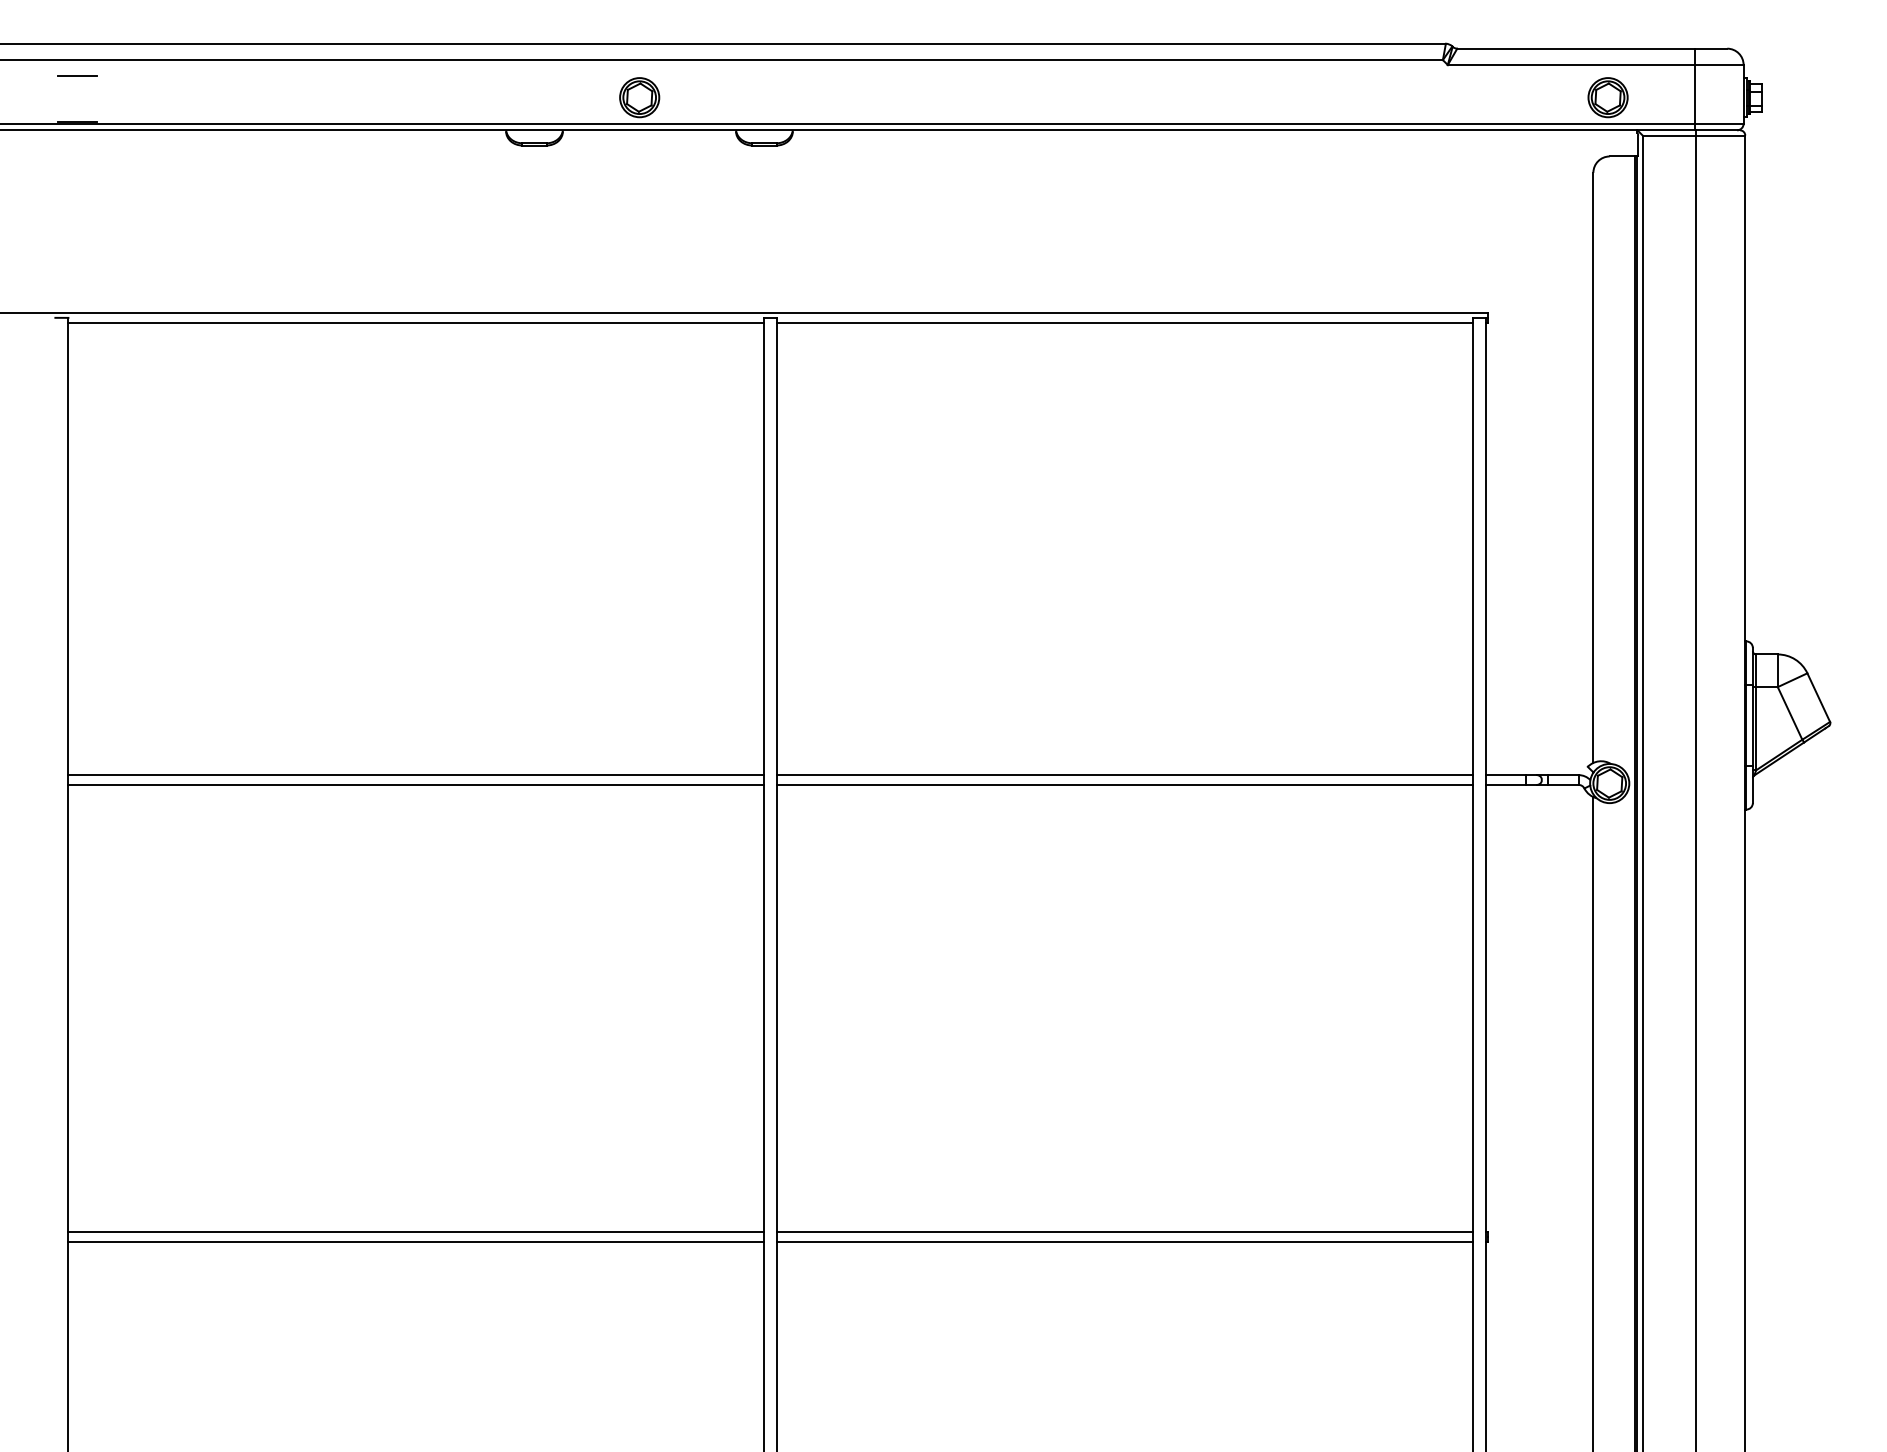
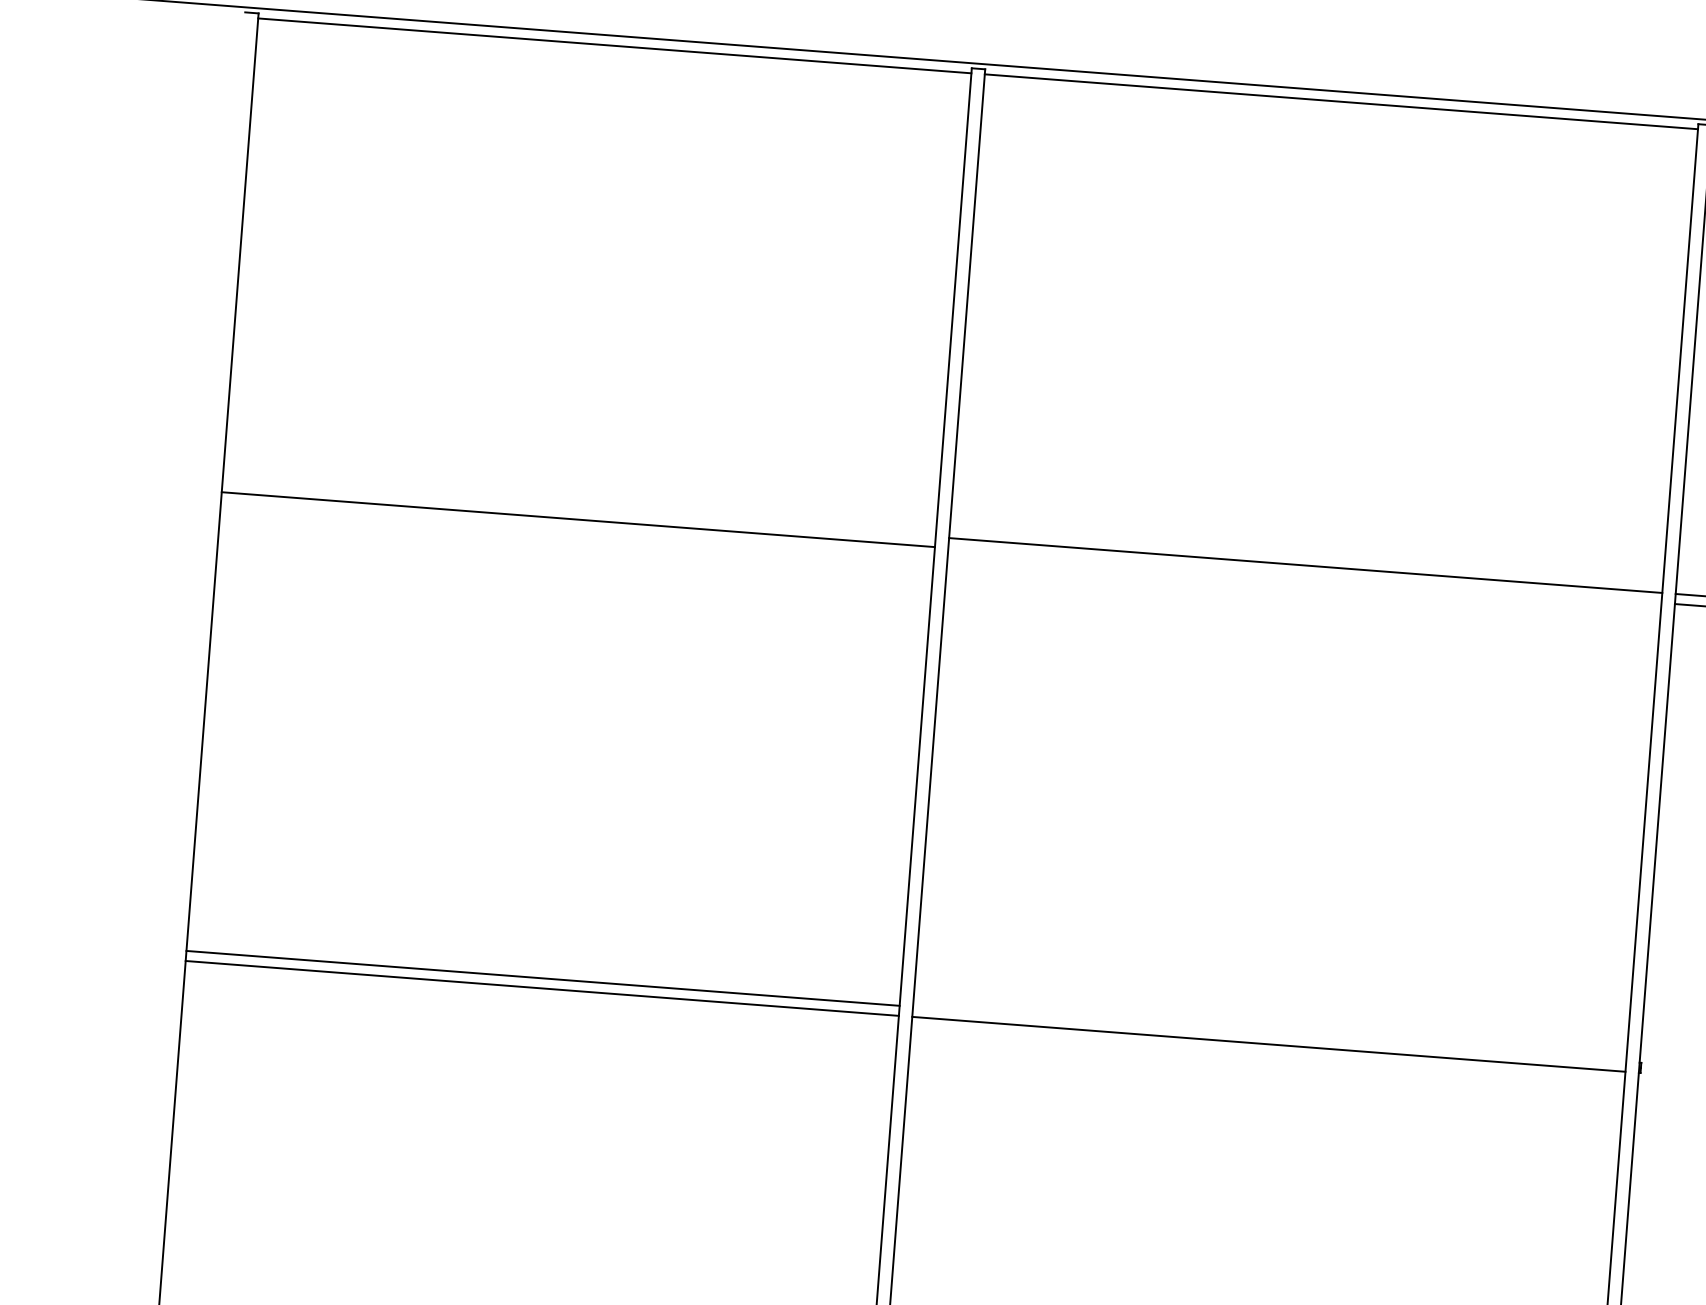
line: (416, 775) -> (579, 510), removed
line: (1124, 784) -> (1304, 575), removed
line: (1124, 1232) -> (1269, 1034), removed

